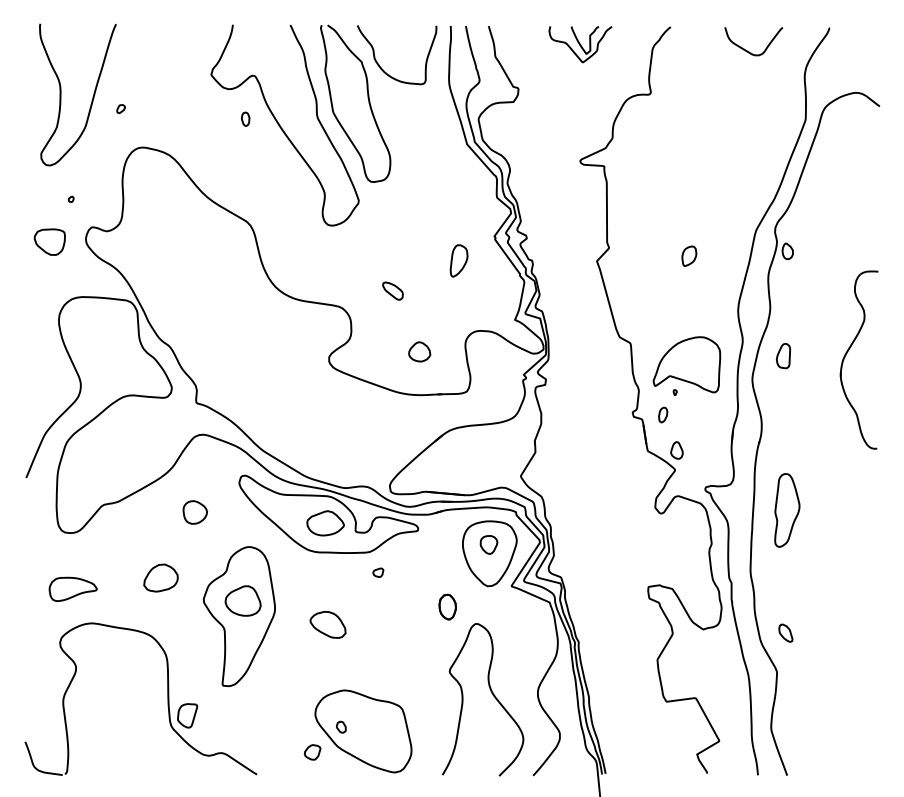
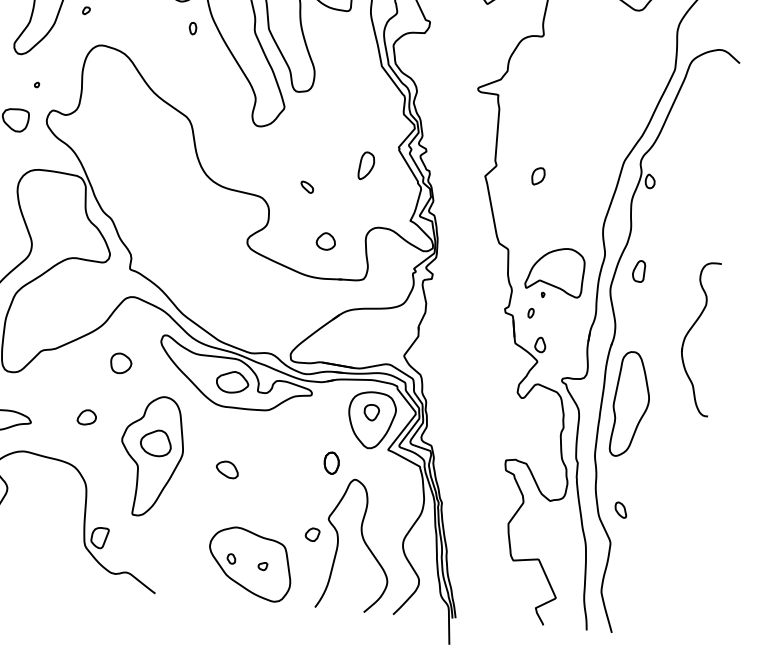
part: (689, 255) -> (538, 175), moved
part: (392, 291) -> (306, 187), size x0.71
part: (847, 353) -> (689, 332), moved
part: (662, 414) -> (530, 312), size x0.71
part: (787, 510) -> (631, 404), size x1.67
part: (378, 572) -> (263, 566), moved
part: (160, 577) -> (86, 416), size x0.62
part: (327, 624) -> (226, 469), size x0.71
part: (312, 752) -> (312, 534), moved

